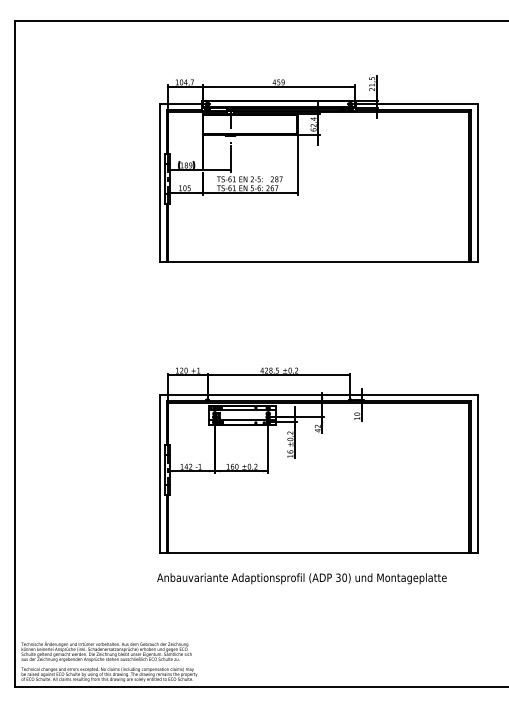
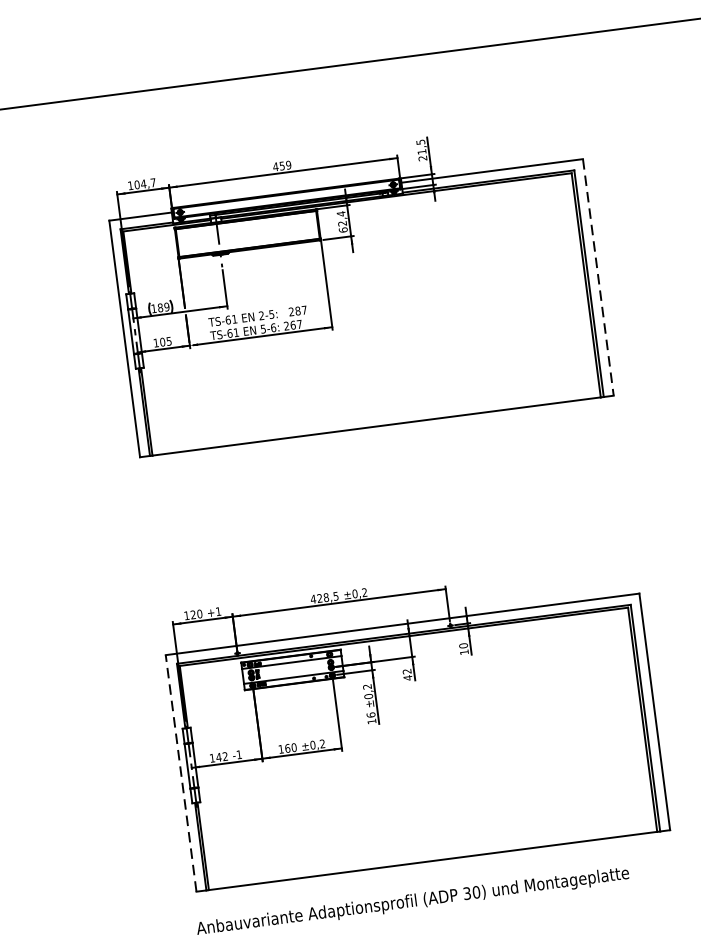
line: (477, 183) -> (598, 278), solid -> dashed
line: (160, 473) -> (181, 772), solid -> dashed

